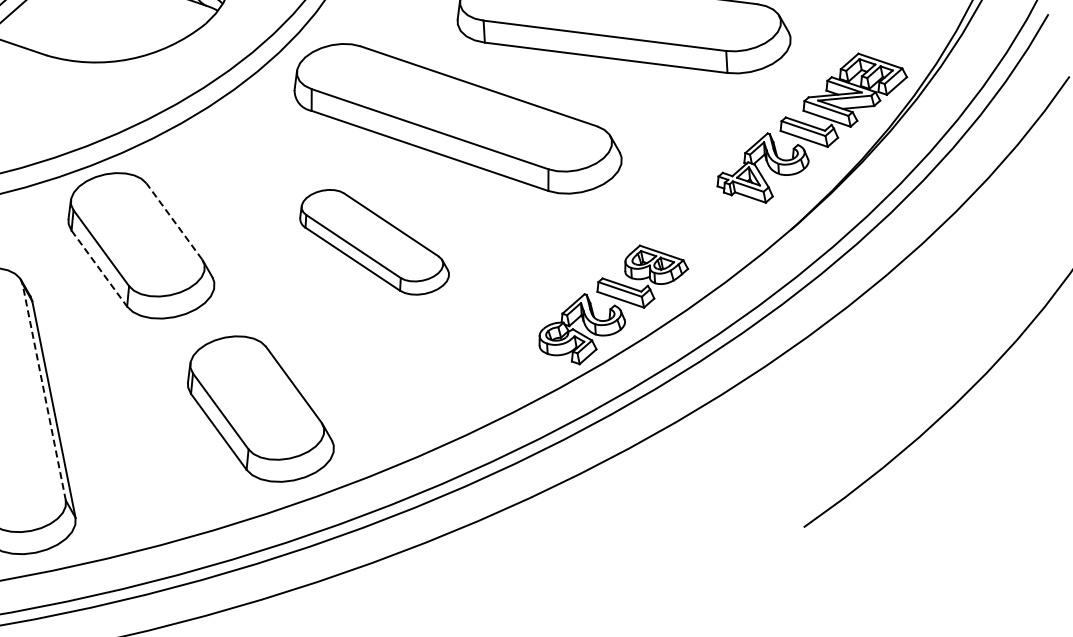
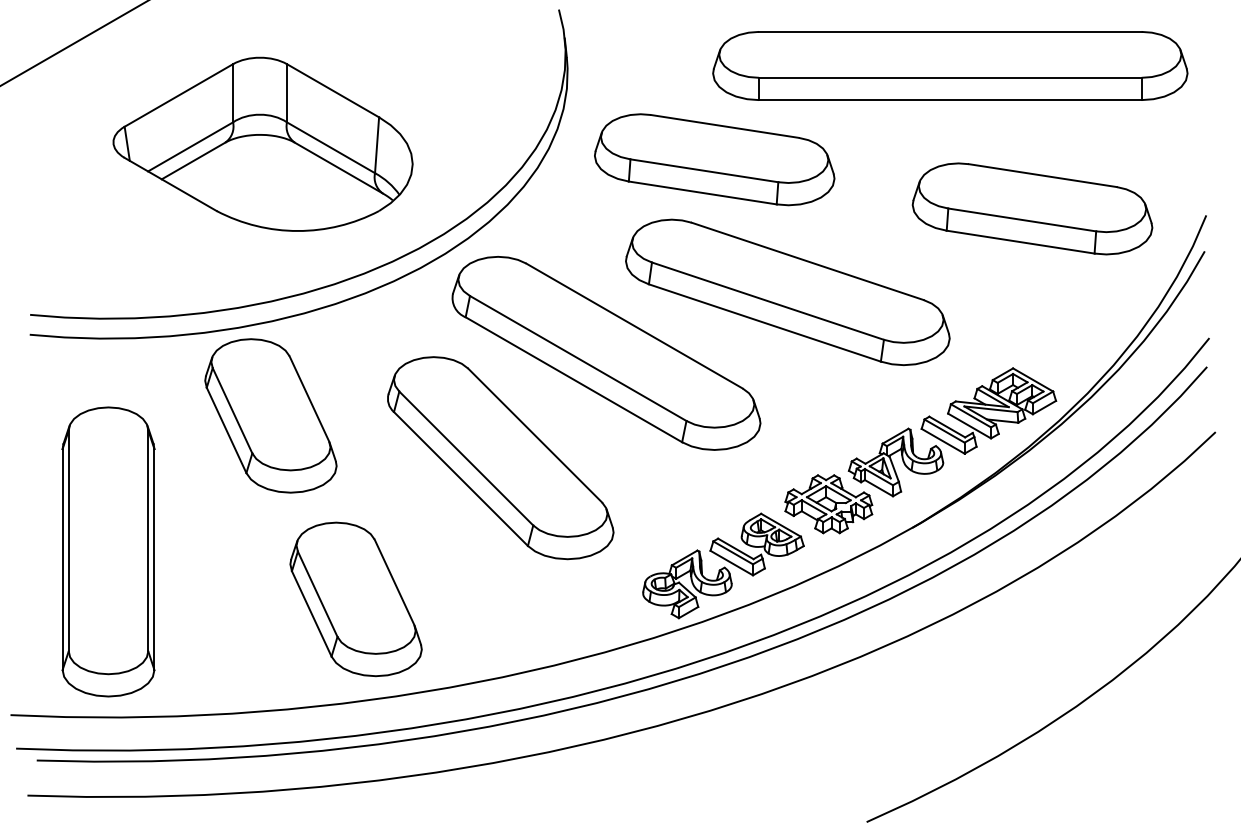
line: (174, 221) -> (309, 398), dashed -> solid
part: (704, 223) -> (828, 504), added
part: (373, 242) -> (500, 458), size x1.67
line: (99, 268) -> (226, 430), dashed -> solid
line: (44, 391) -> (148, 540), dashed -> solid

